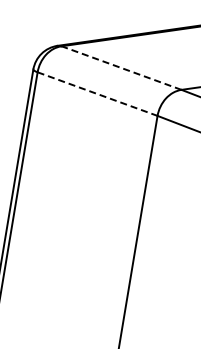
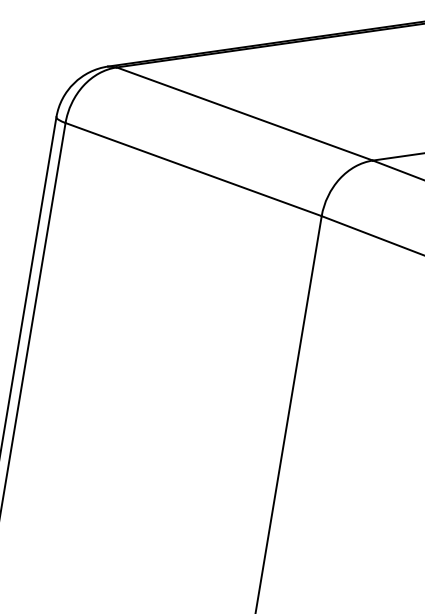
line: (121, 68) -> (244, 114), dashed -> solid
line: (97, 94) -> (193, 170), dashed -> solid

